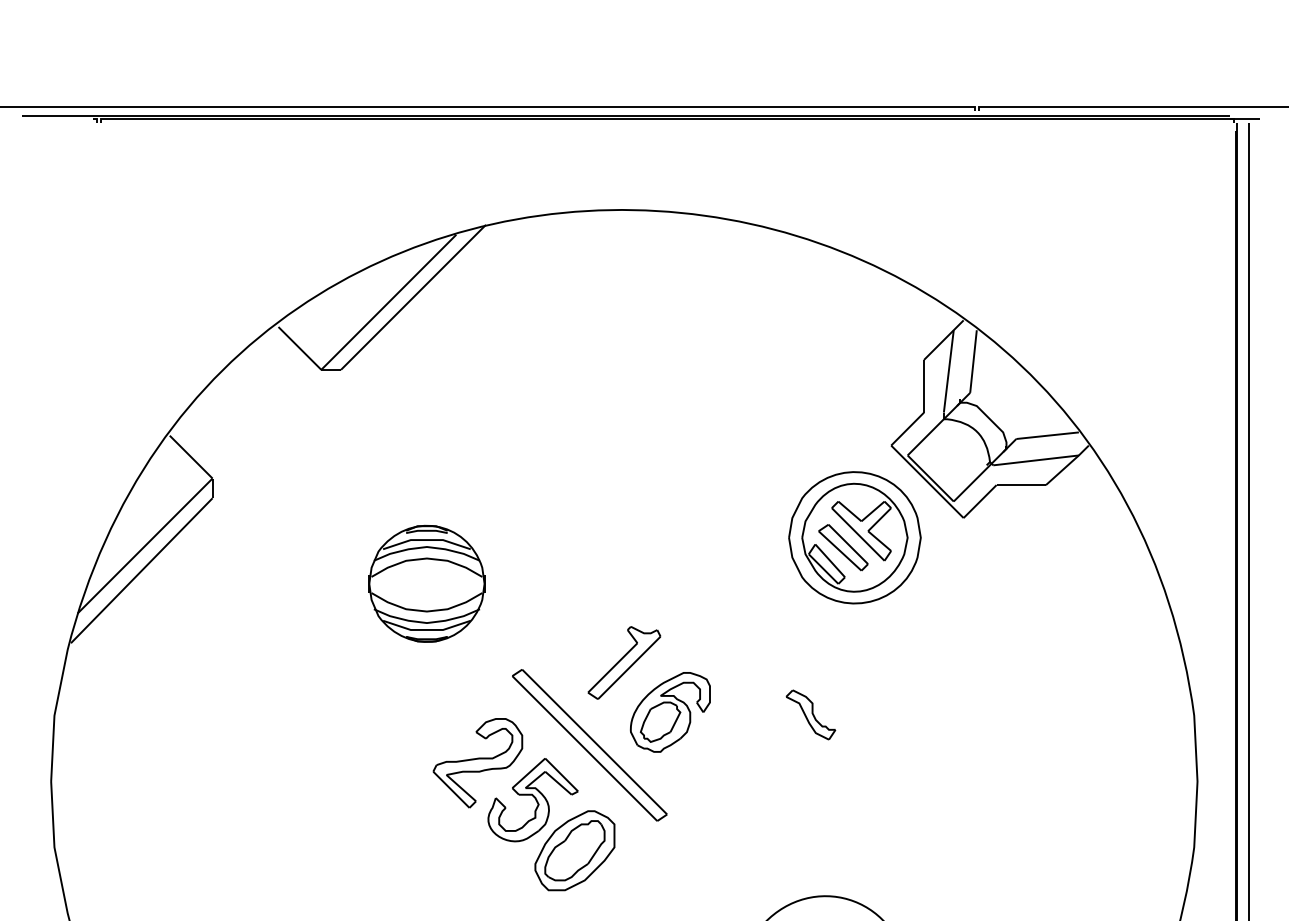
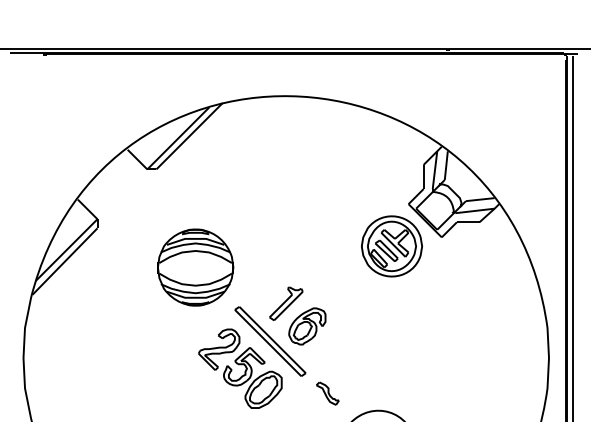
part: (426, 583) -> (195, 267), size x1.43
part: (810, 714) -> (327, 393), moved

